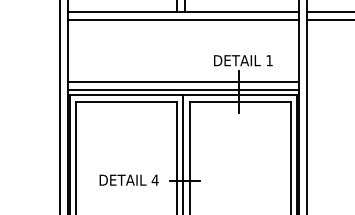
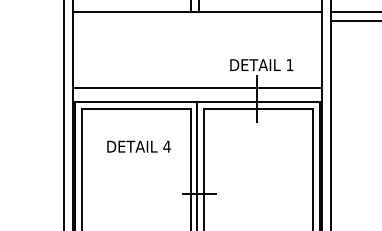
line: (183, 19) -> (197, 20), removed
line: (183, 89) -> (197, 96), removed
text: (128, 180) -> (138, 146), moved

